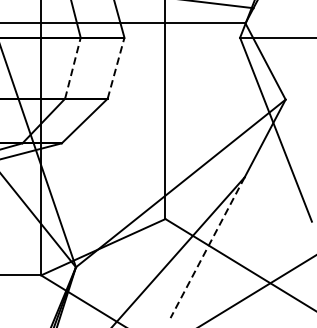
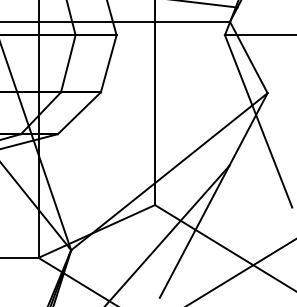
line: (73, 67) -> (68, 63), dashed -> solid
line: (115, 67) -> (108, 63), dashed -> solid
line: (207, 247) -> (194, 231), dashed -> solid

